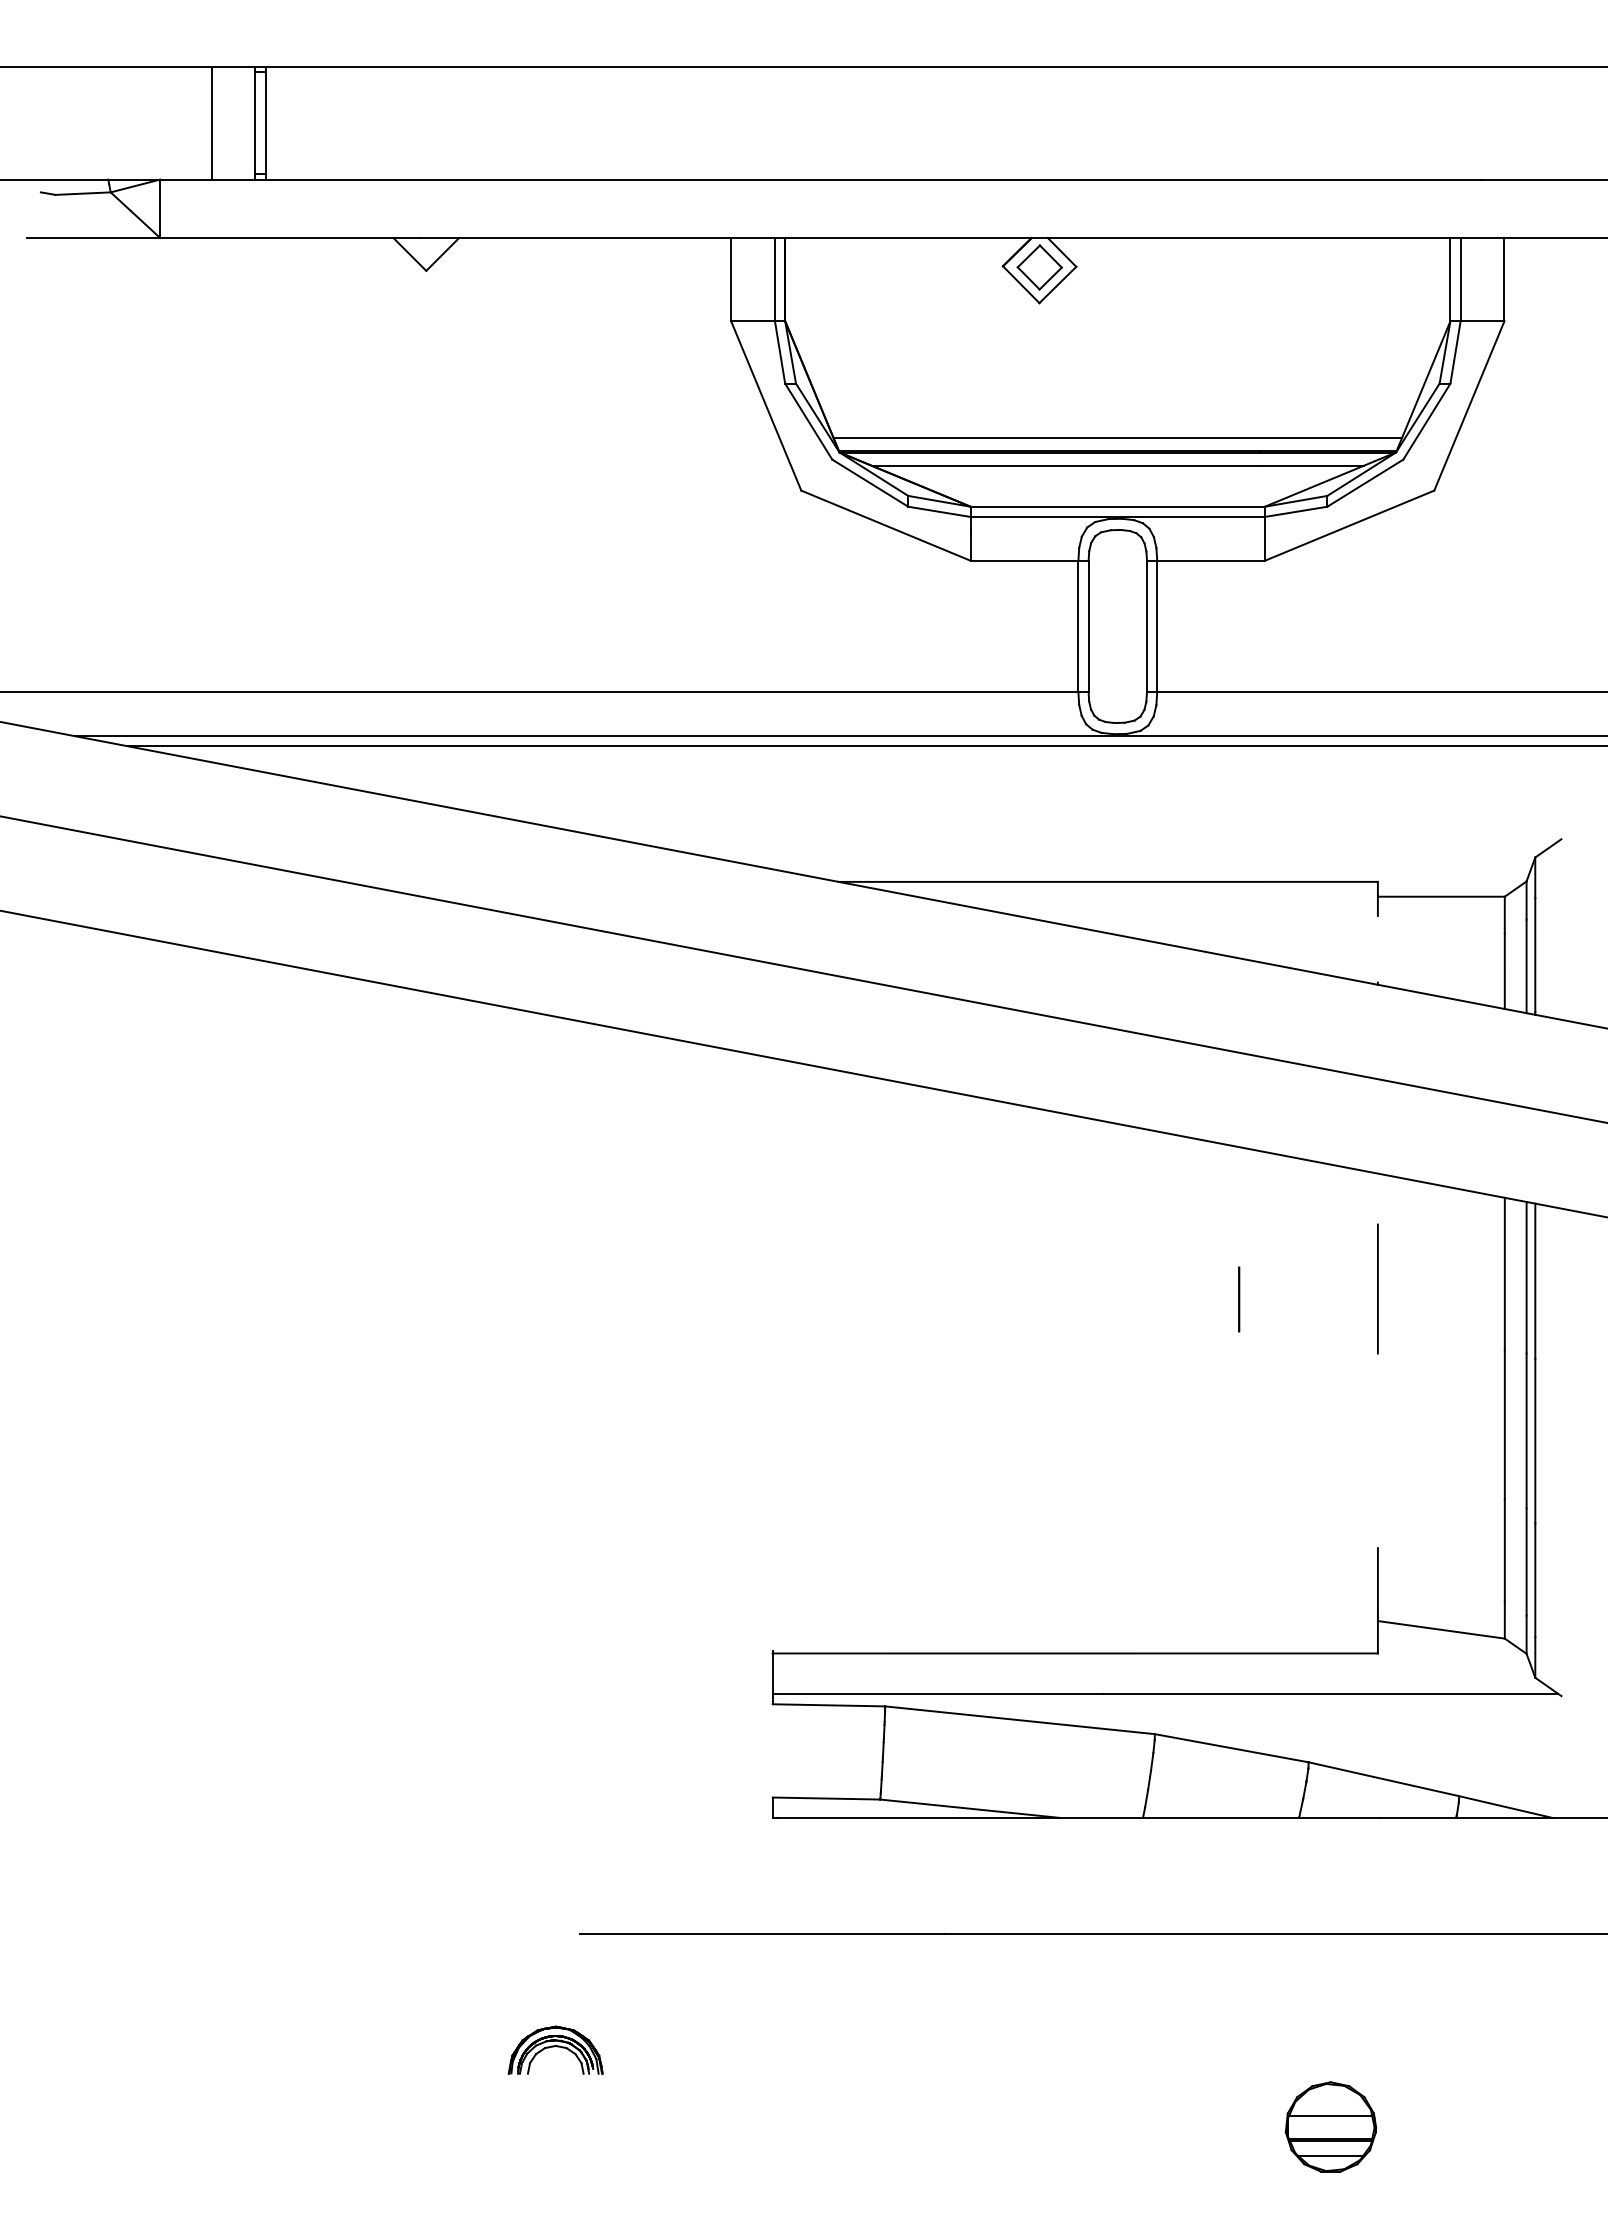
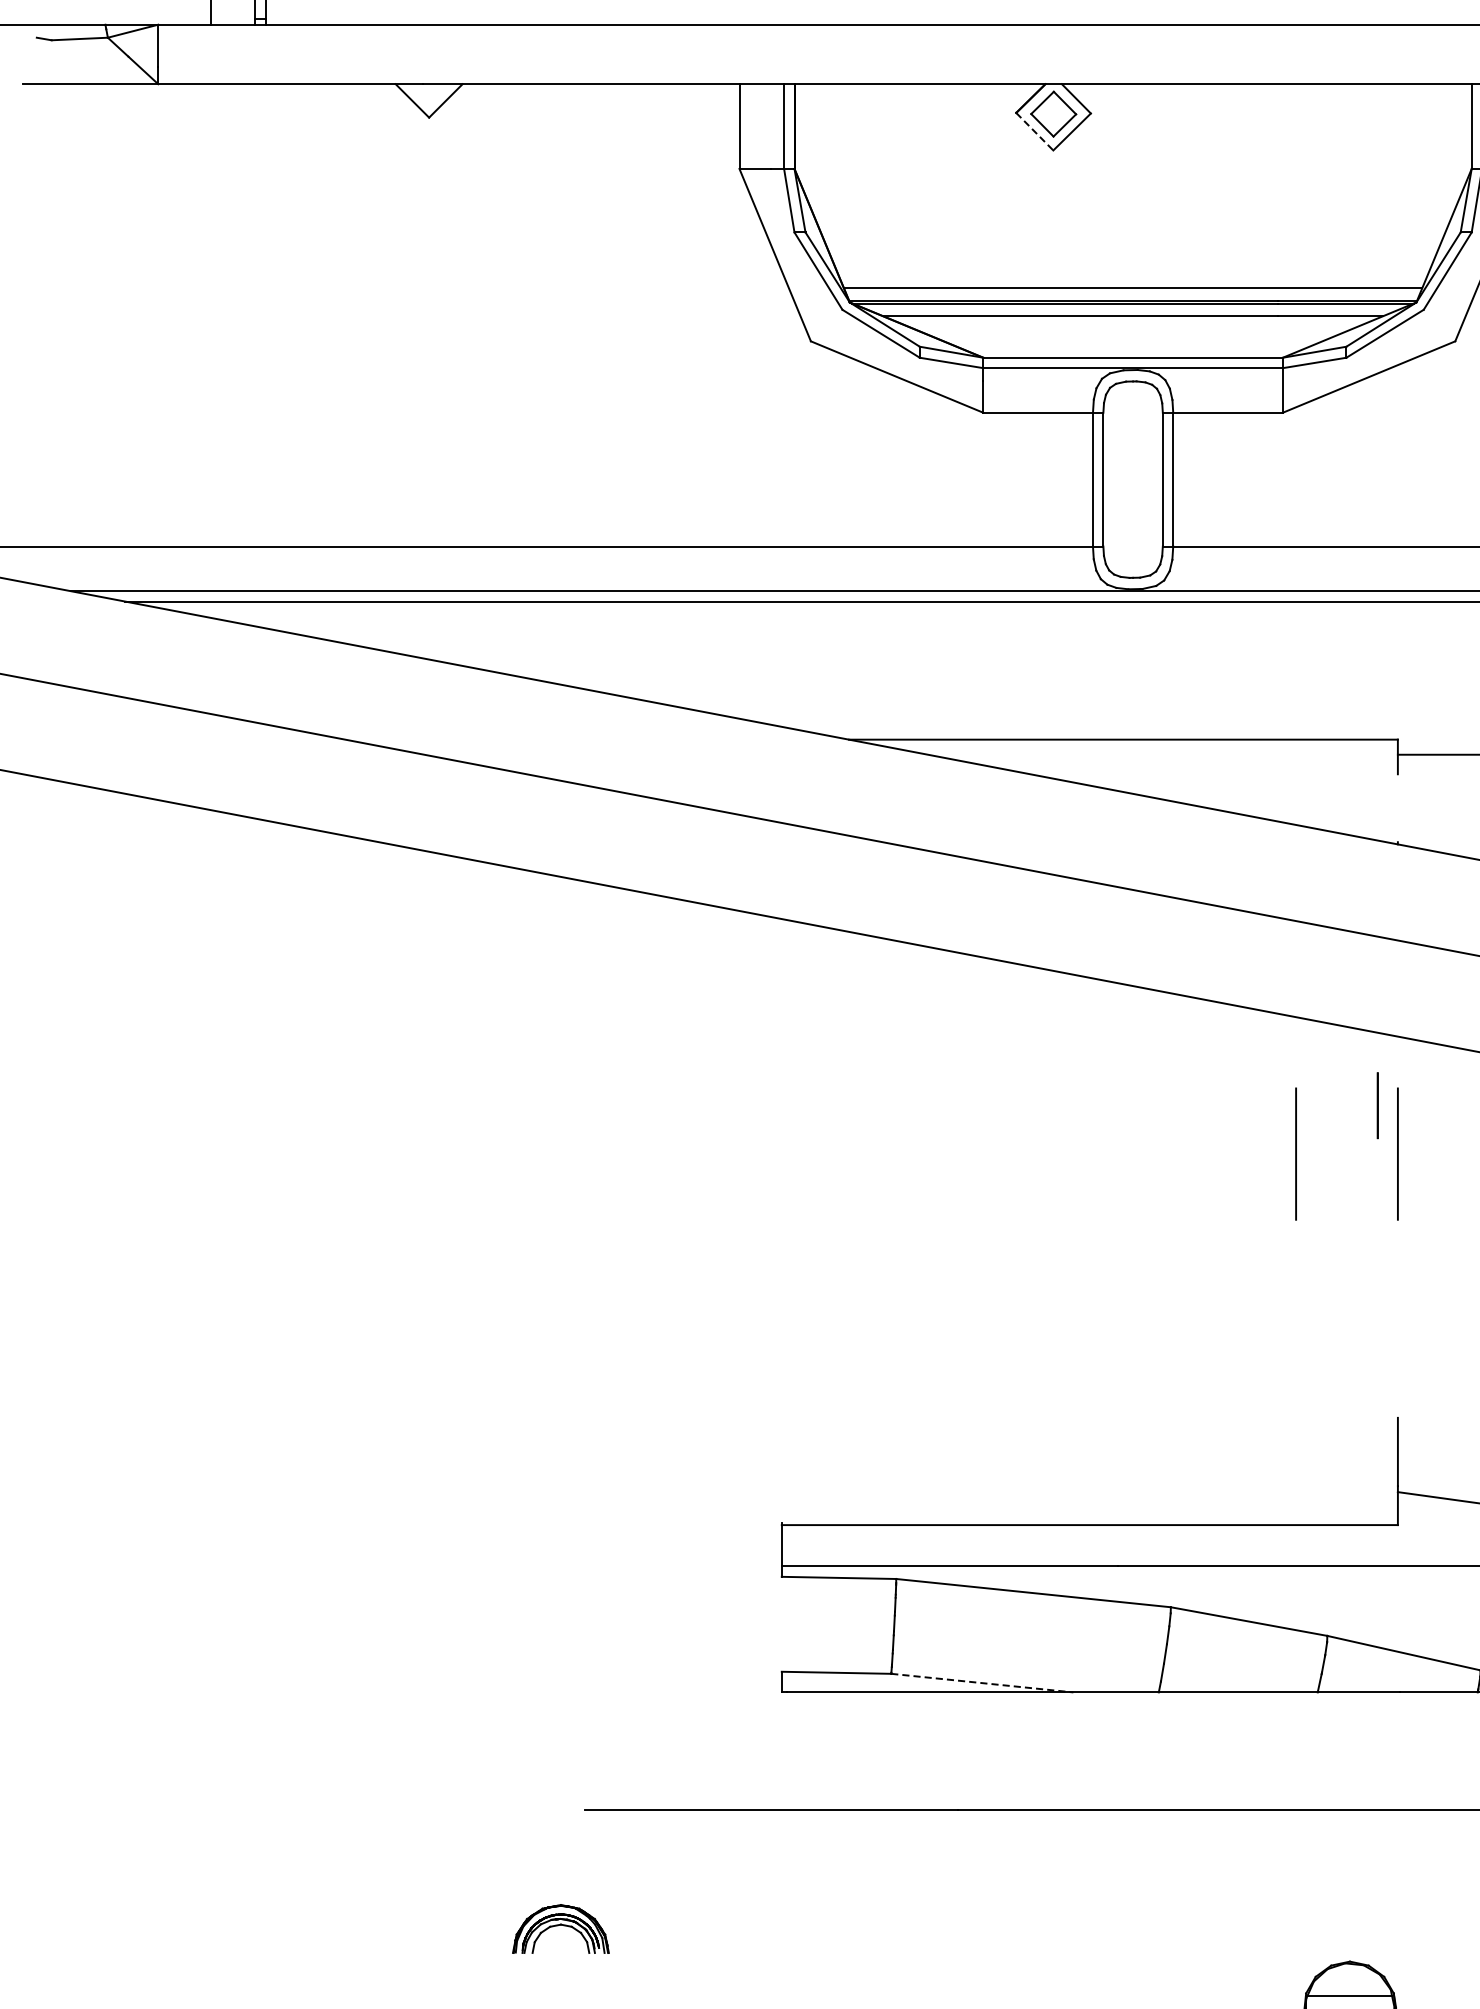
line: (1021, 284) -> (1035, 131), solid -> dashed
line: (1277, 1288) -> (1295, 1153), added
line: (1239, 1299) -> (1378, 1105), moved
line: (969, 1808) -> (982, 1682), solid -> dashed

